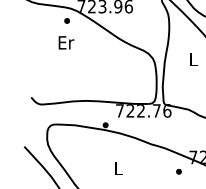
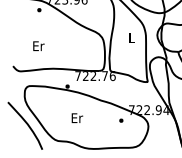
text: (65, 41) -> (38, 45), moved
text: (119, 168) -> (77, 118), L -> Er

